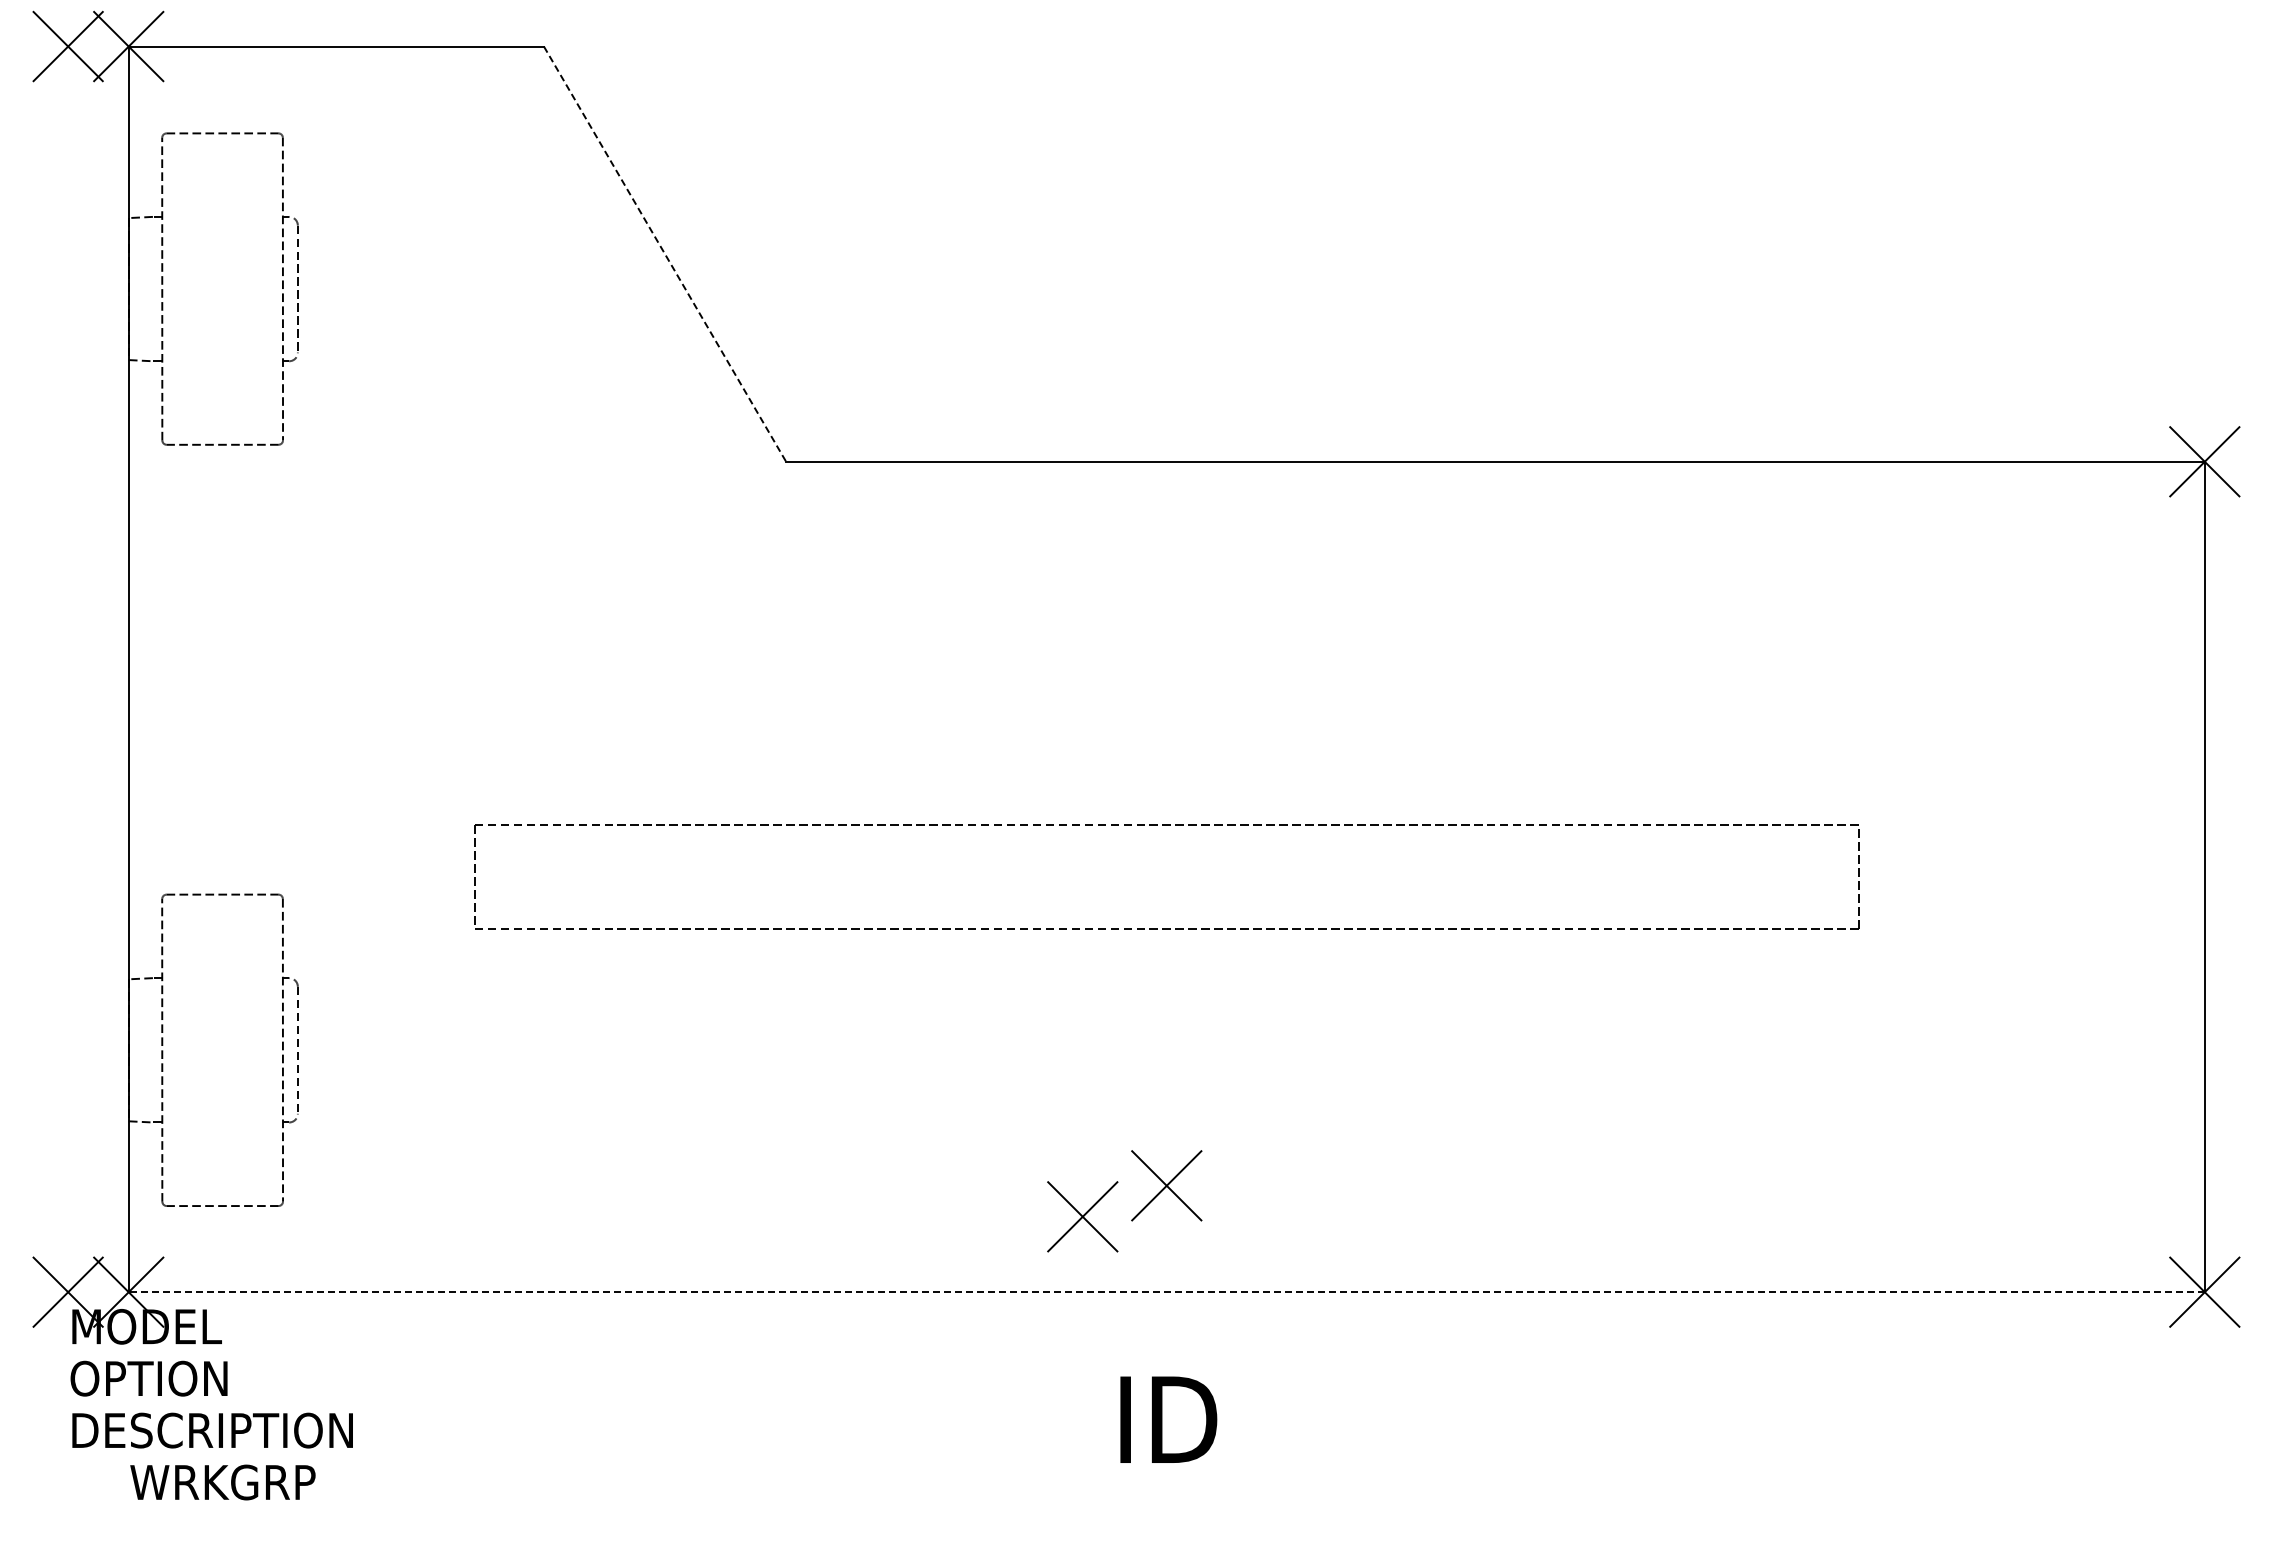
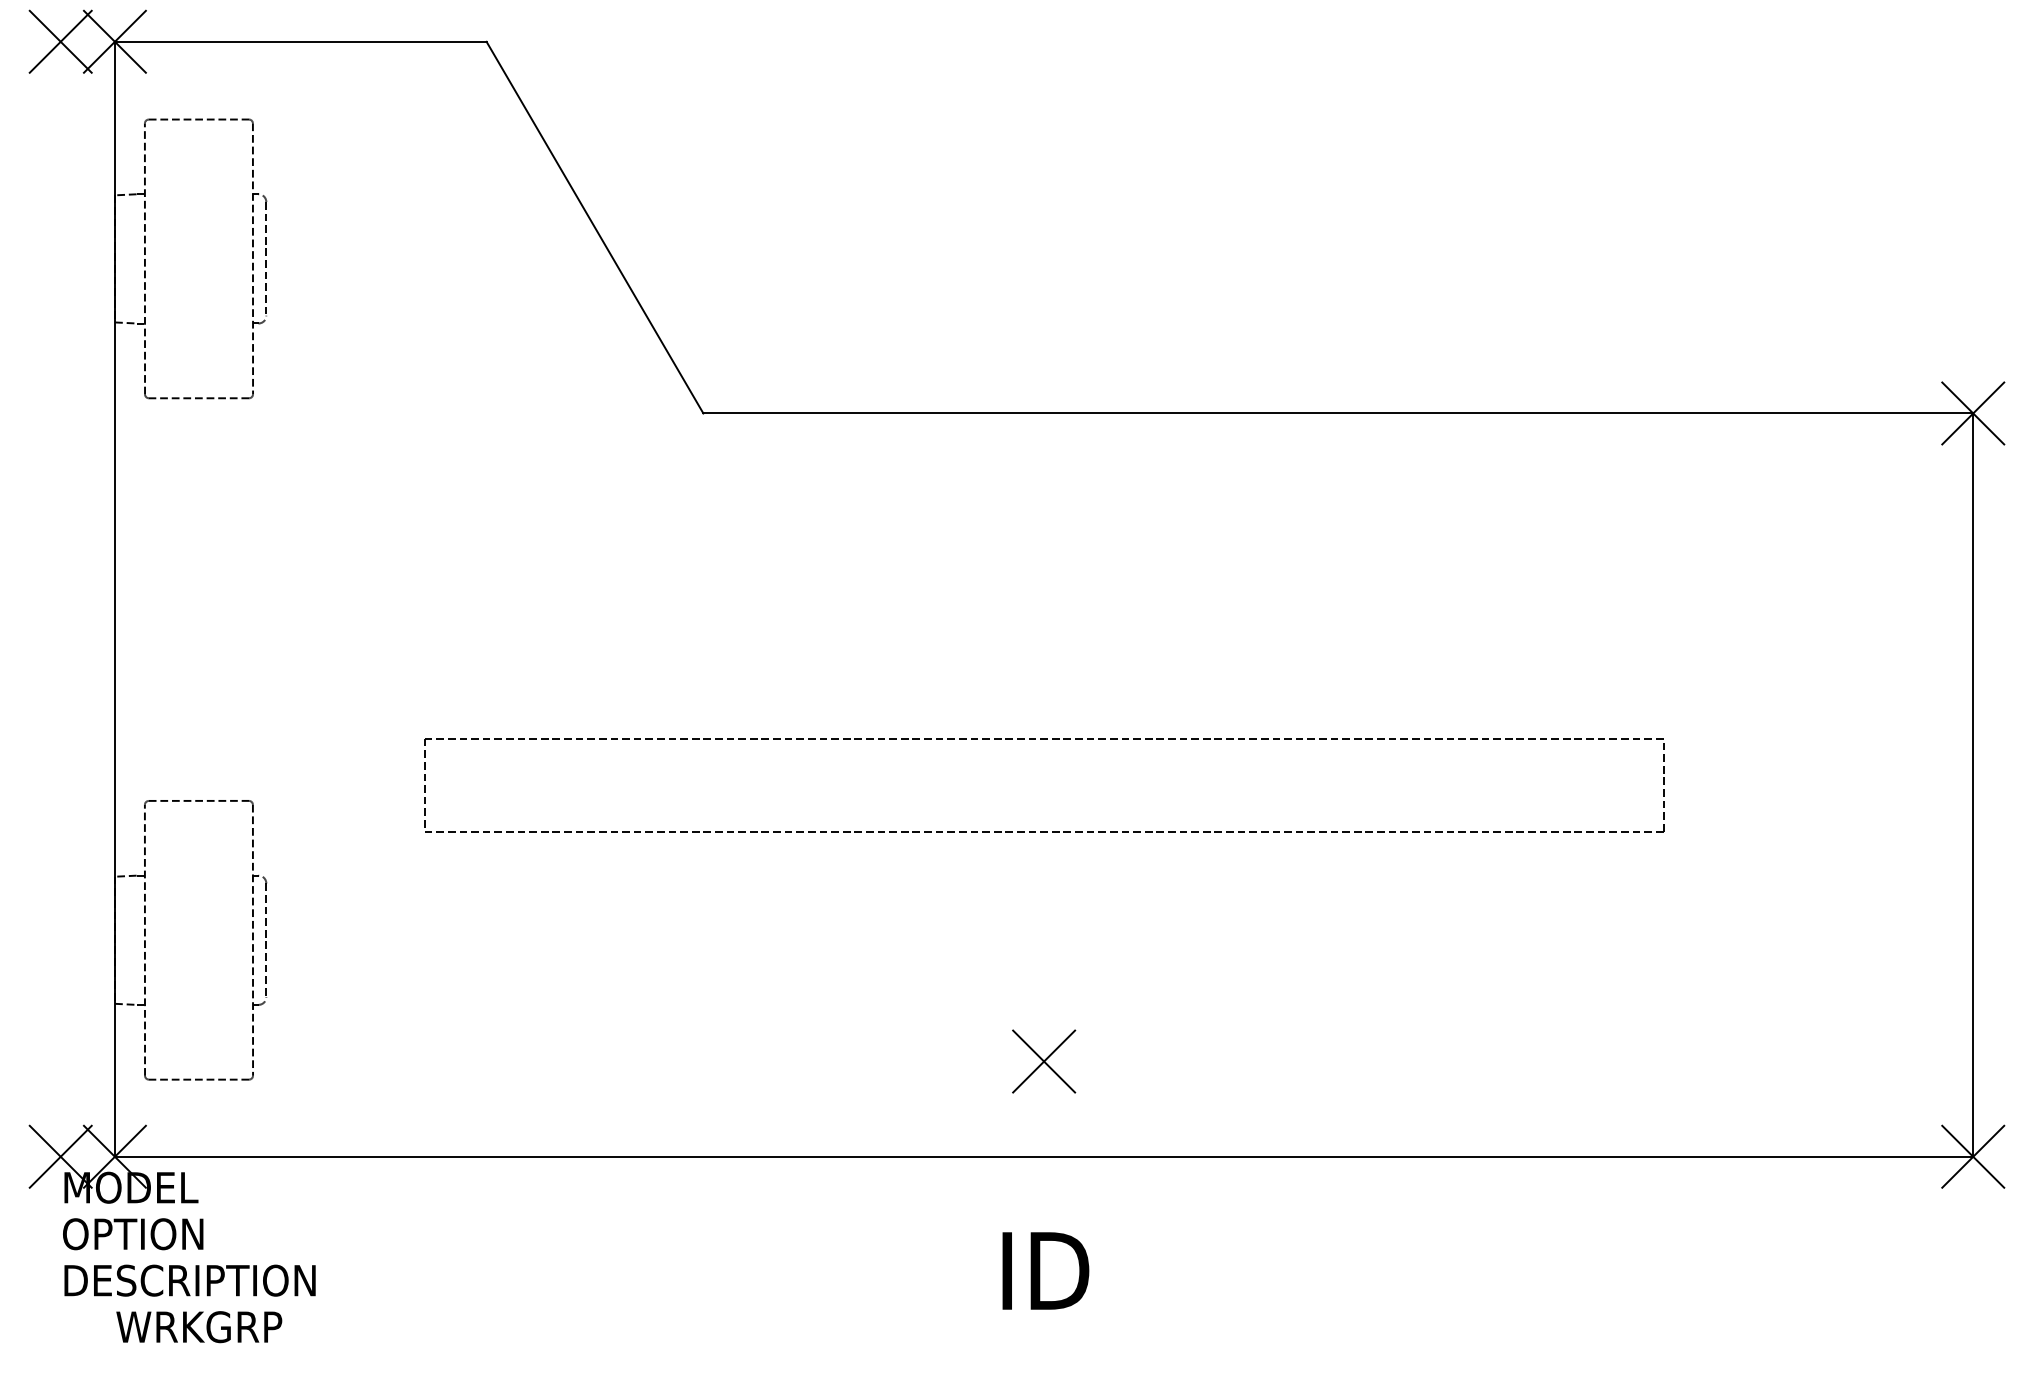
line: (665, 254) -> (595, 227), dashed -> solid
part: (1082, 1216) -> (968, 1089), removed
line: (1166, 1292) -> (1043, 1157), dashed -> solid

